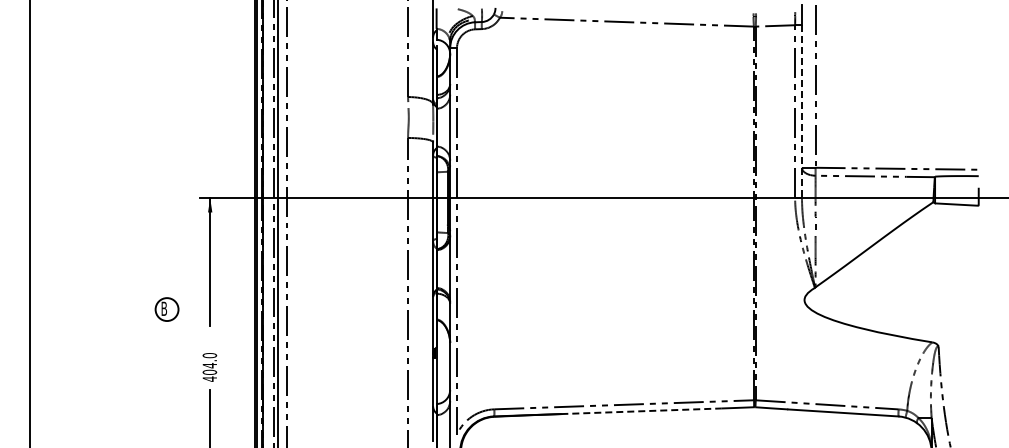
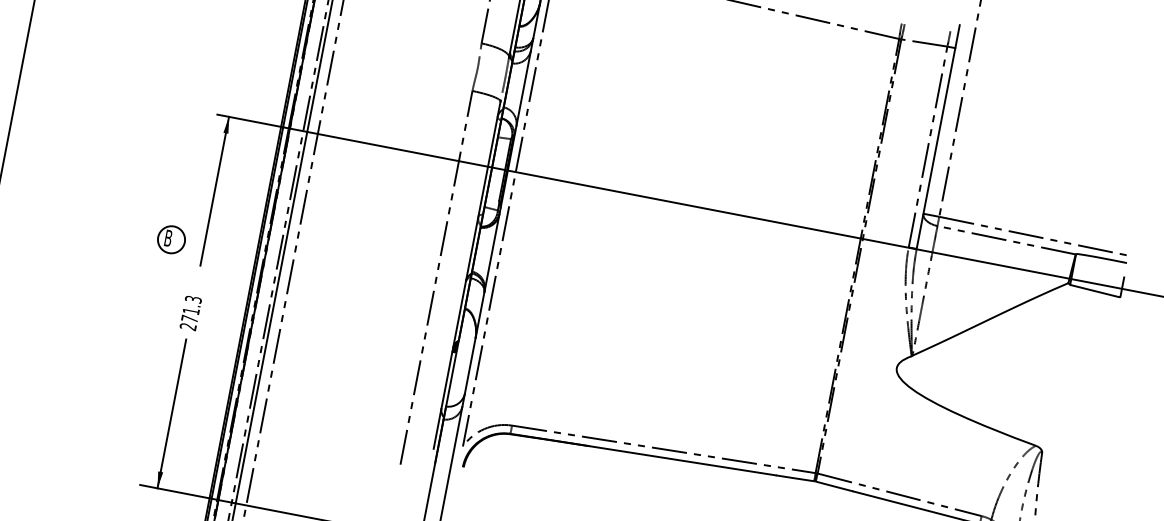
line: (801, 112) -> (935, 149), dashed -> solid
part: (166, 309) -> (170, 239), moved
text: (209, 367) -> (190, 313), 404.0 -> 271.3
line: (641, 411) -> (682, 461), dashed -> solid

